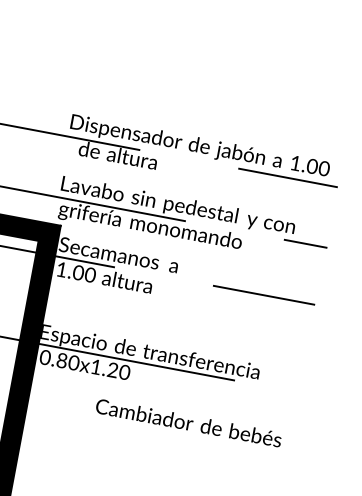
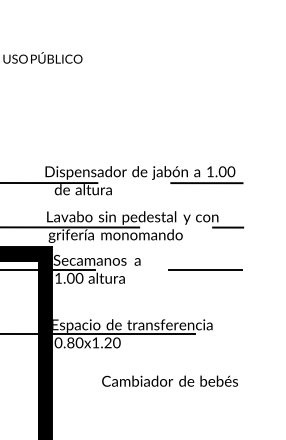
text: (188, 421) -> (169, 380), moved

